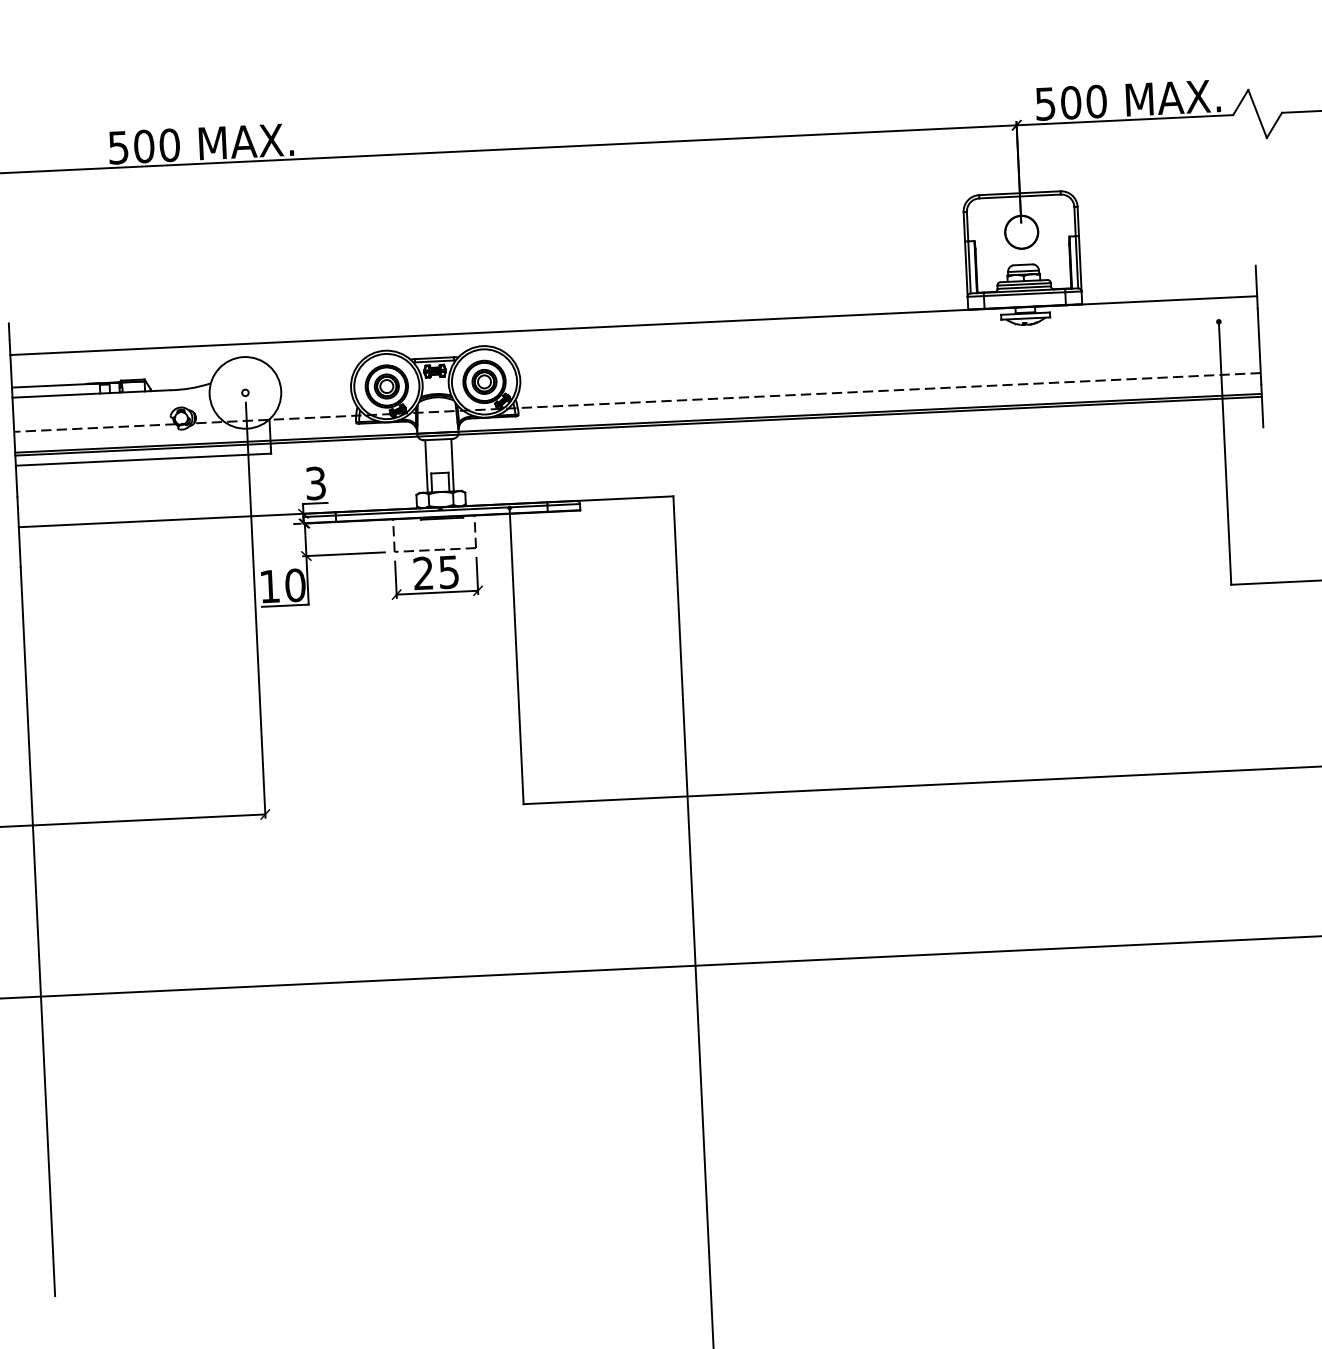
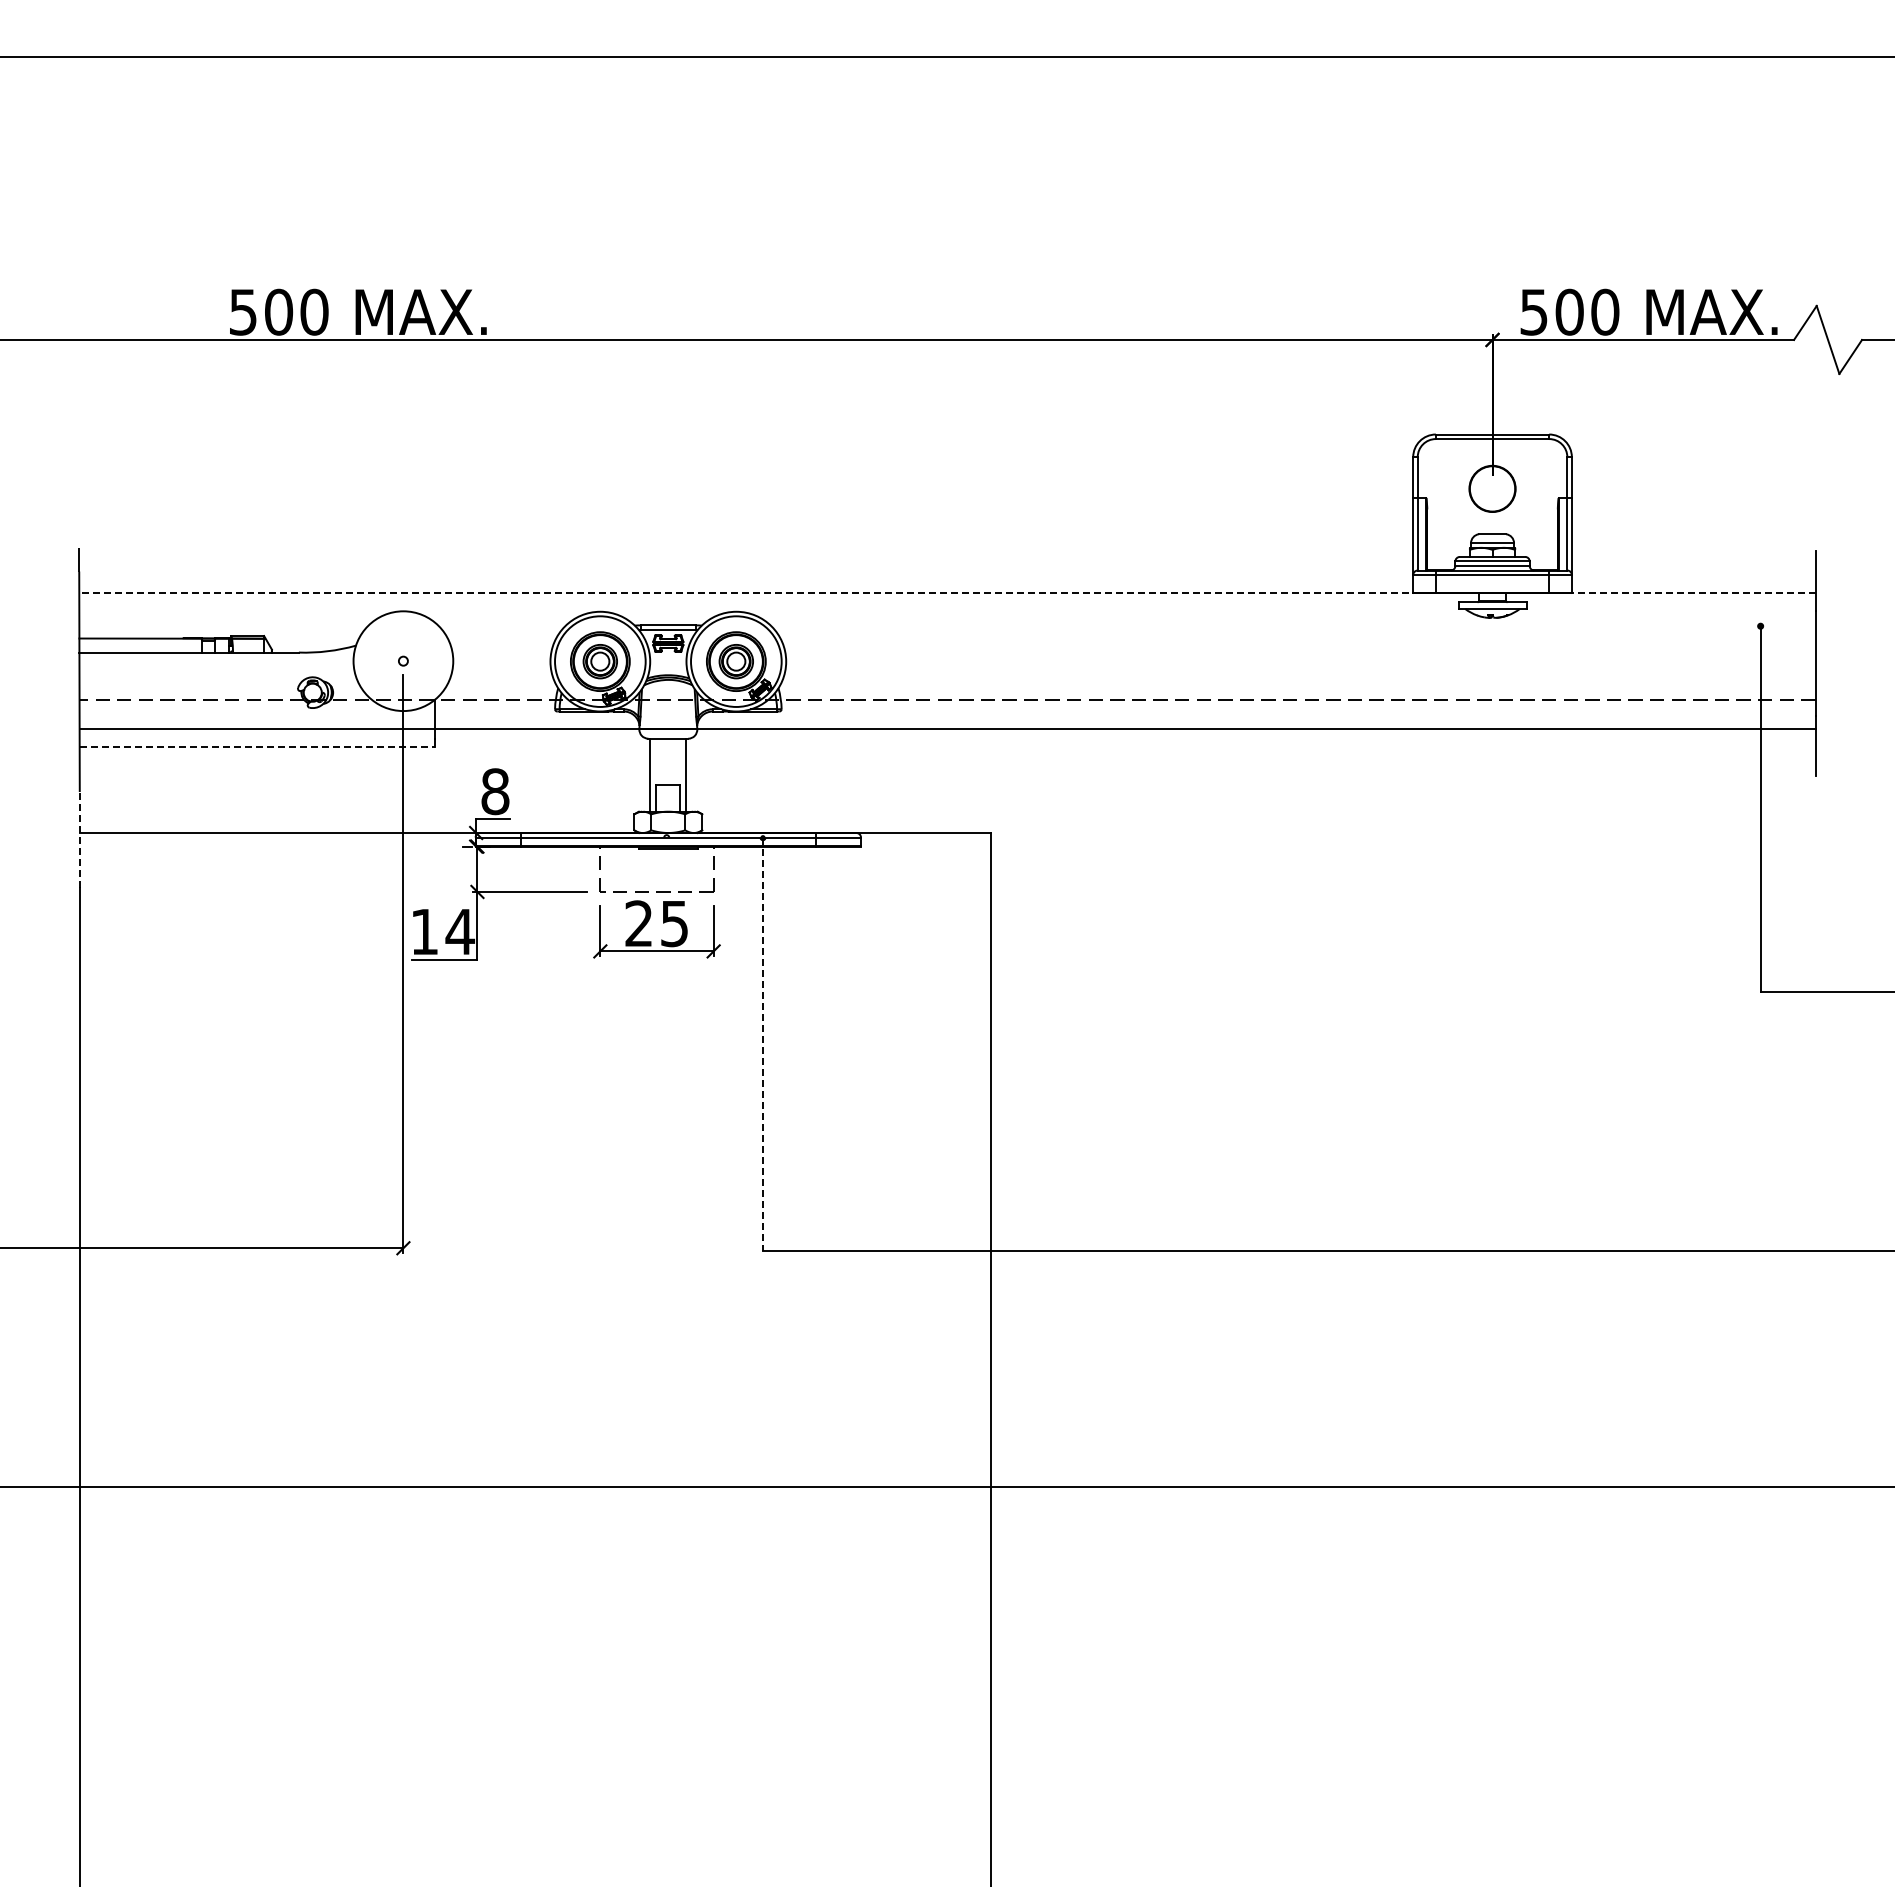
line: (633, 325) -> (946, 593), solid -> dashed
line: (638, 426) -> (947, 733), removed
line: (143, 459) -> (257, 747), solid -> dashed
text: (315, 483) -> (495, 791), 3 -> 8
line: (18, 531) -> (79, 839), solid -> dashed
text: (295, 585) -> (460, 931), 10 -> 14
line: (516, 655) -> (763, 1044), solid -> dashed

